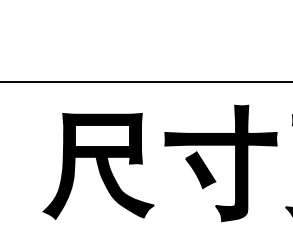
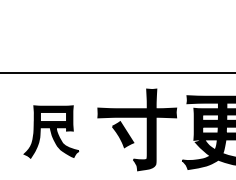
part: (98, 165) -> (51, 131), size x0.7

